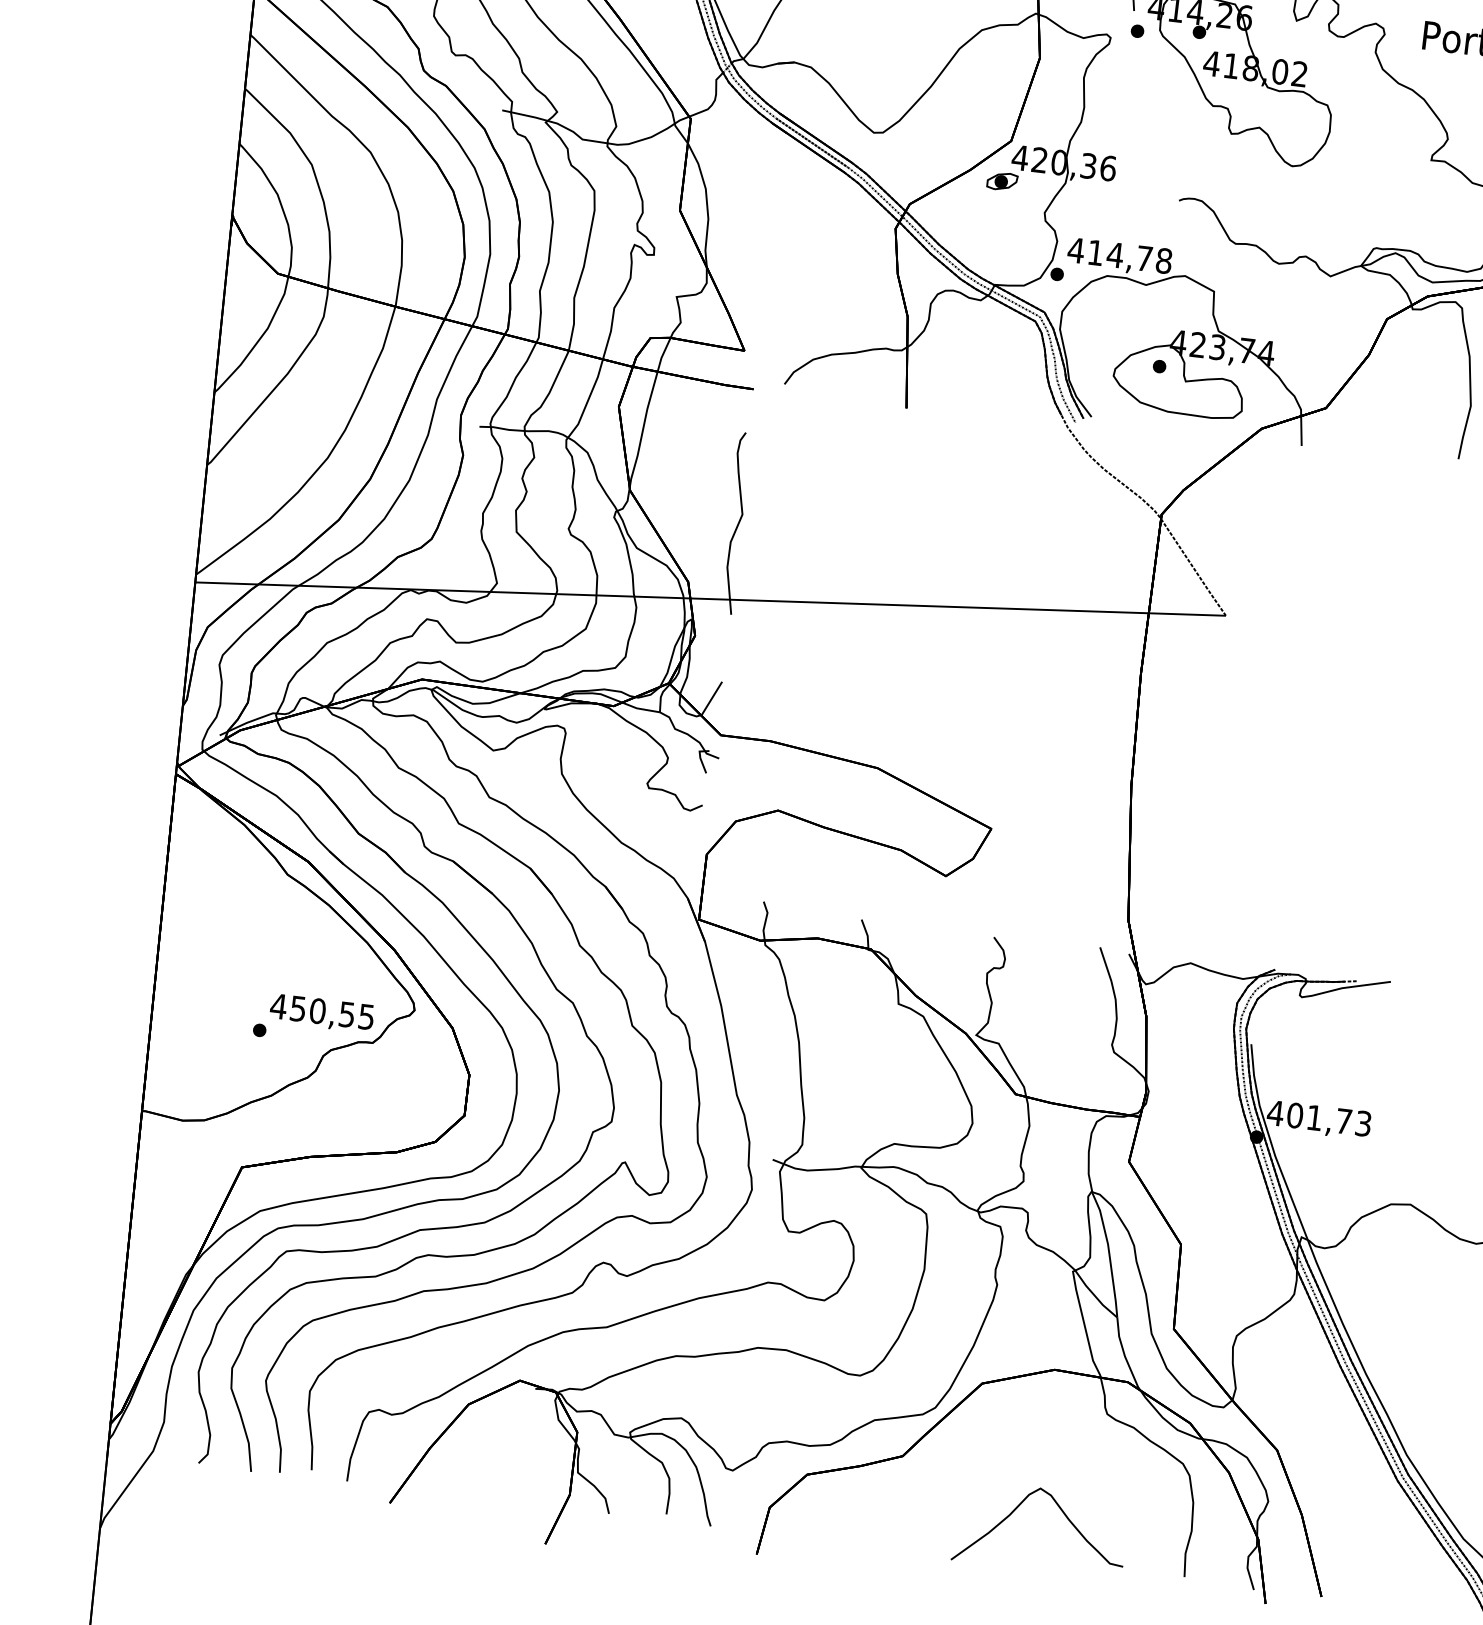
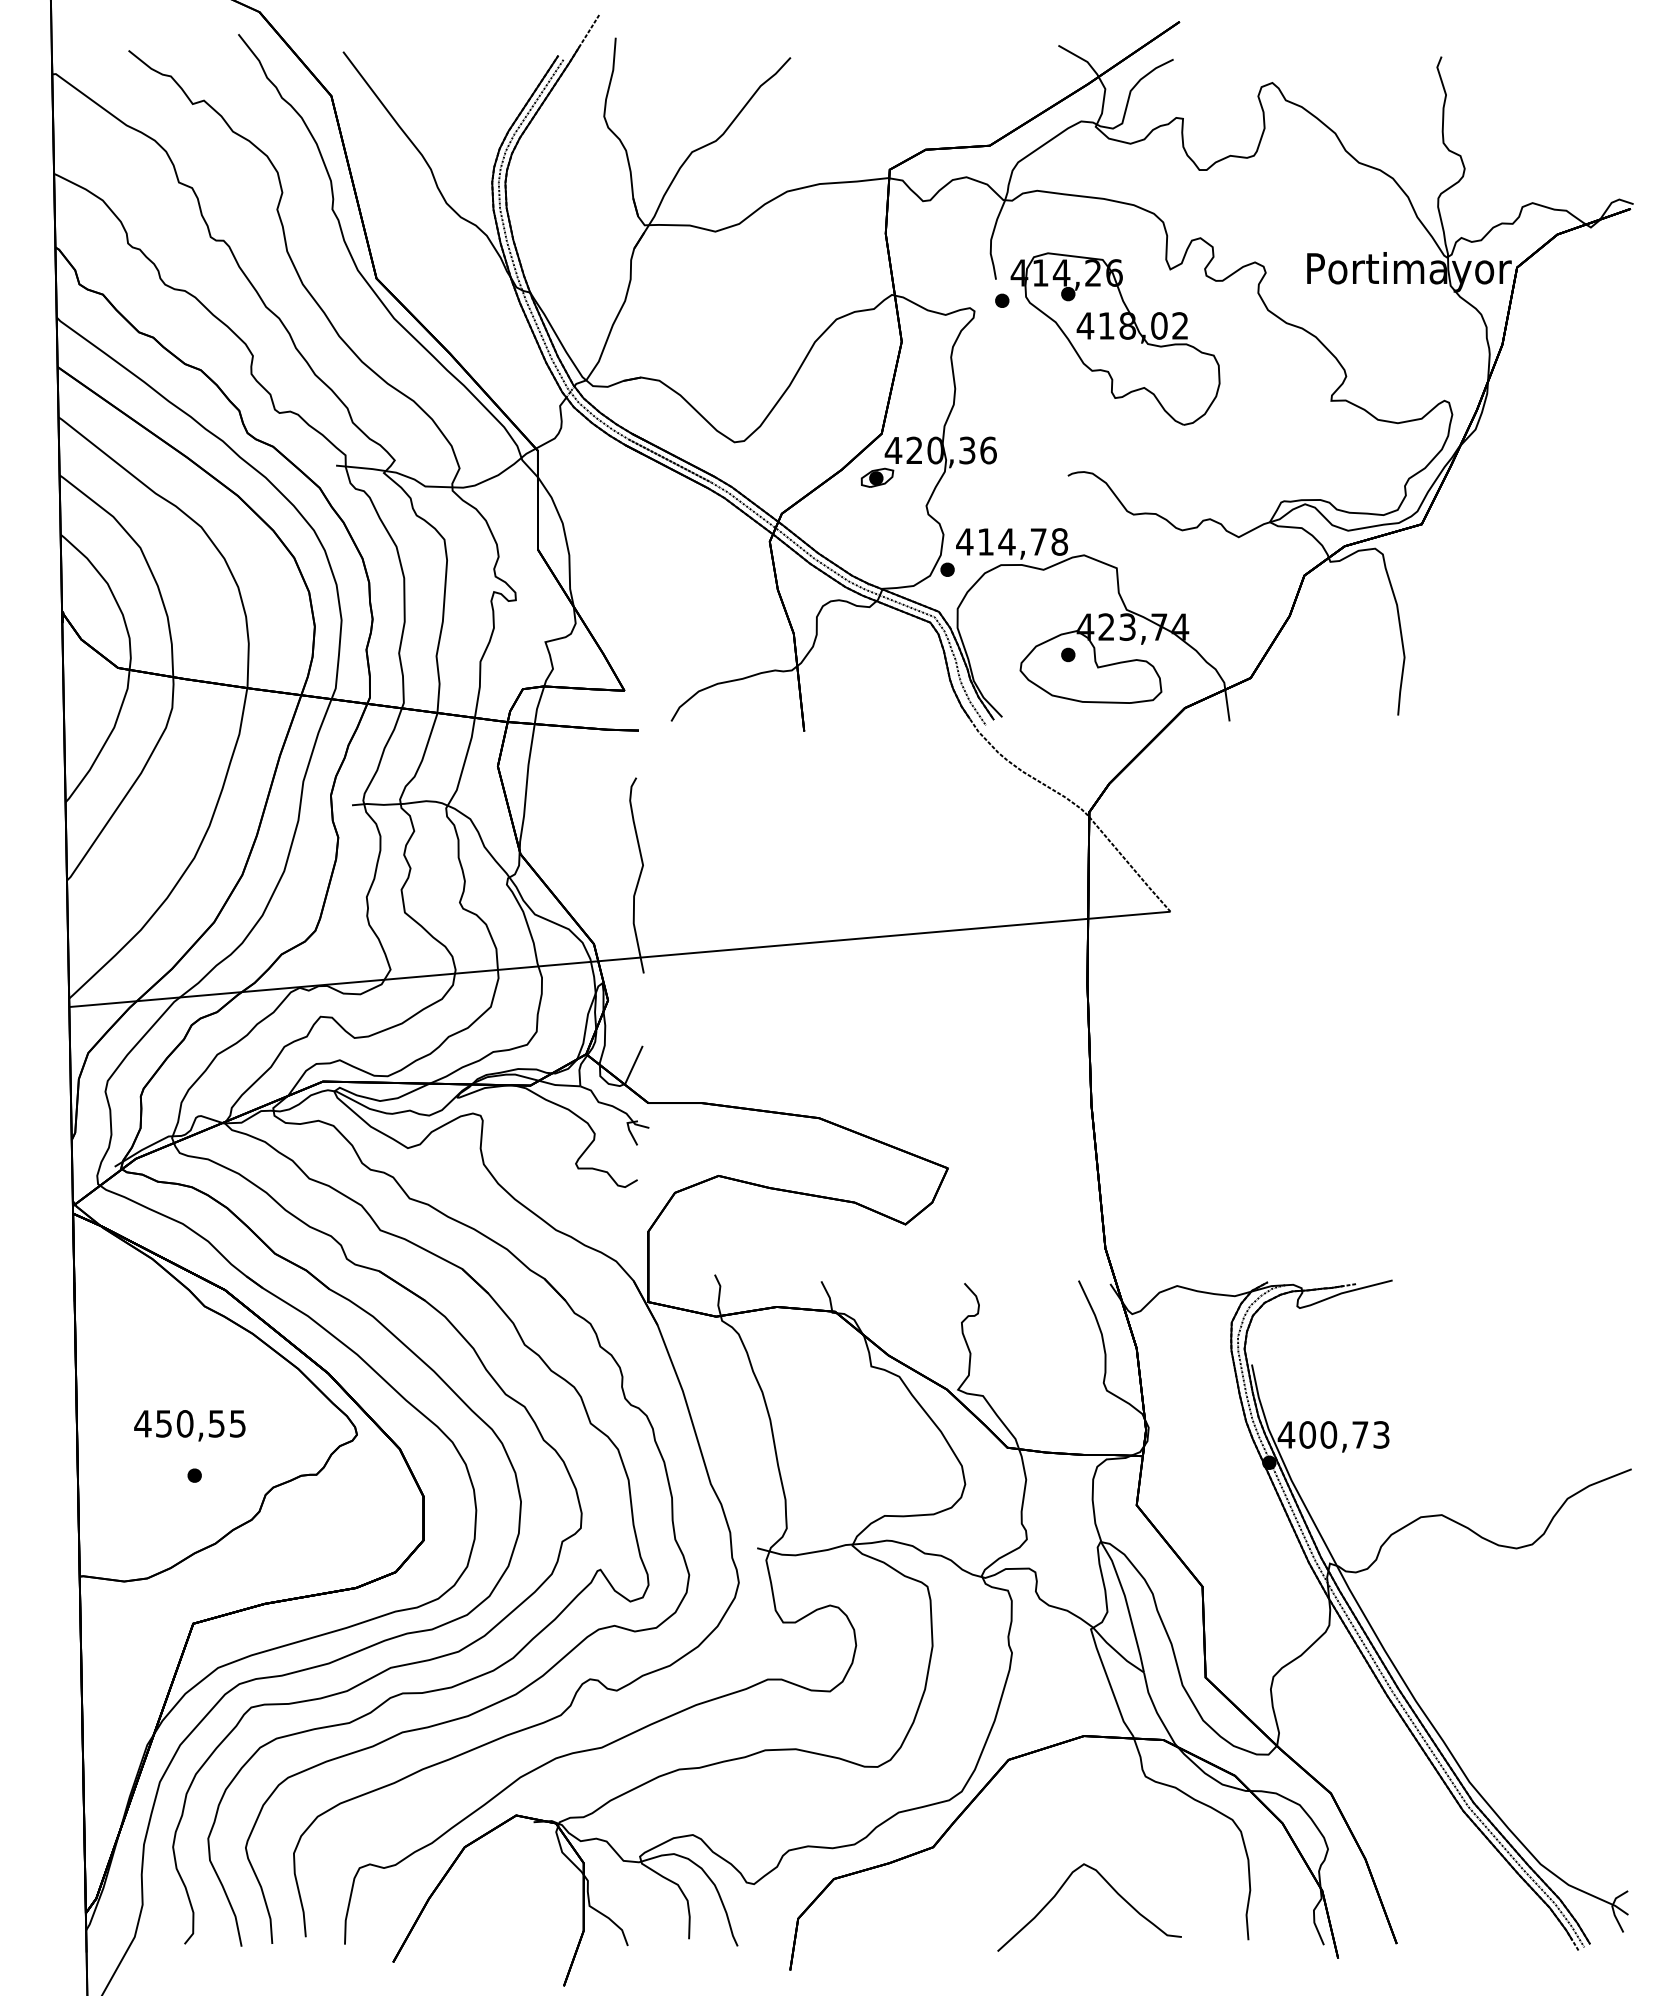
text: (321, 1013) -> (189, 1425), moved
text: (1314, 1117) -> (1328, 1434), 401,73 -> 400,73

